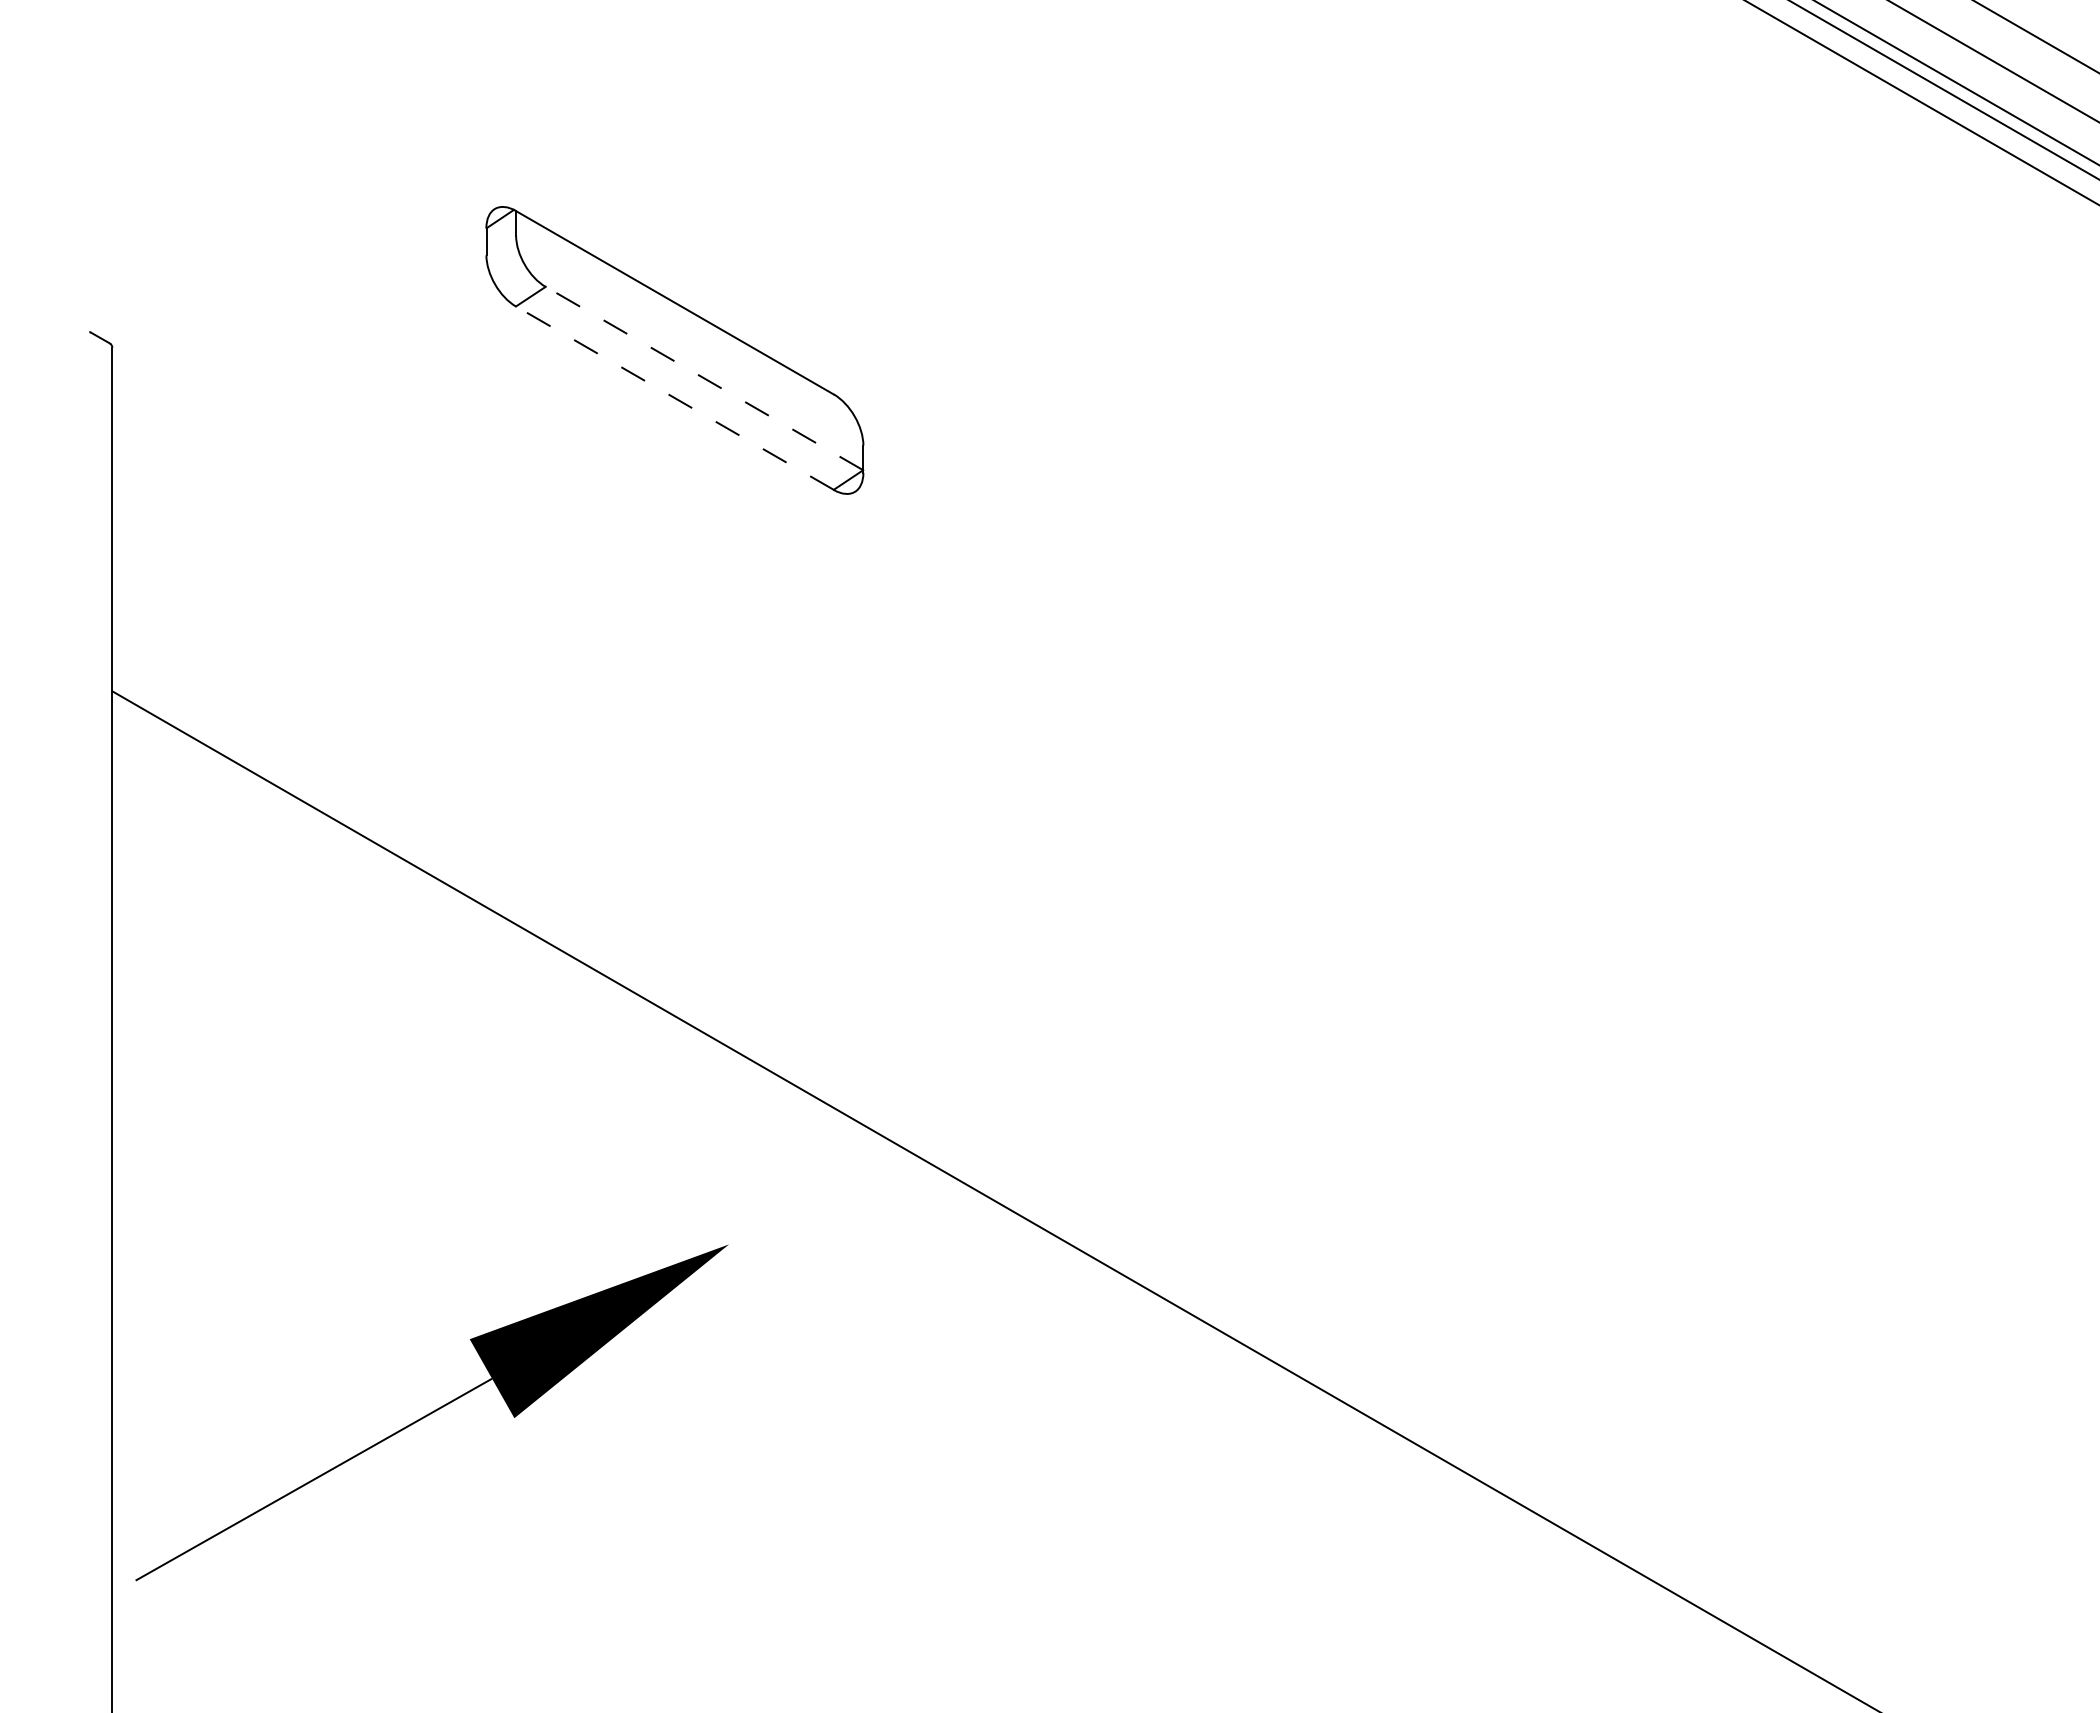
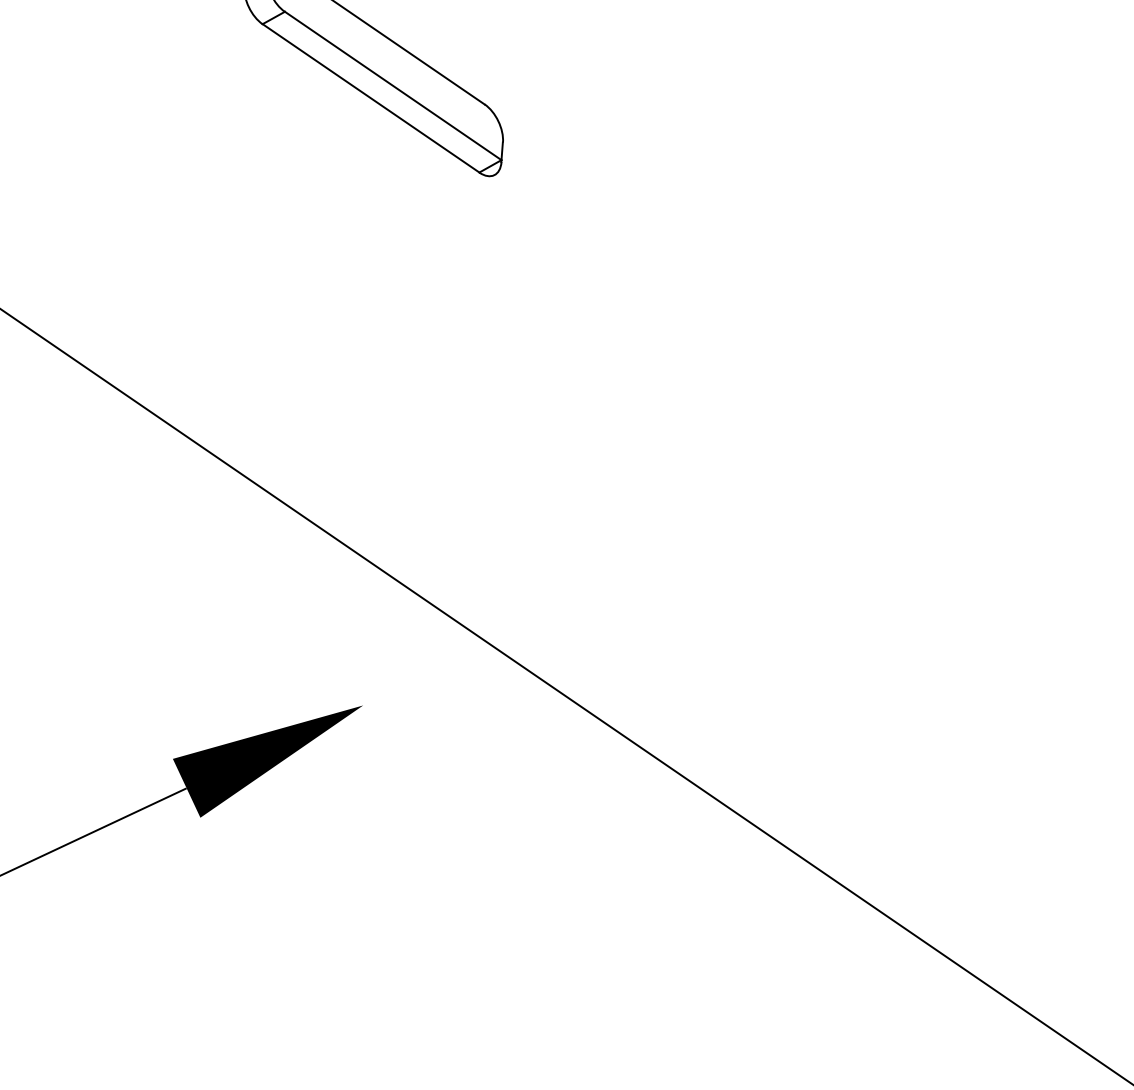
line: (704, 378) -> (393, 85), dashed -> solid
line: (674, 397) -> (370, 97), dashed -> solid

